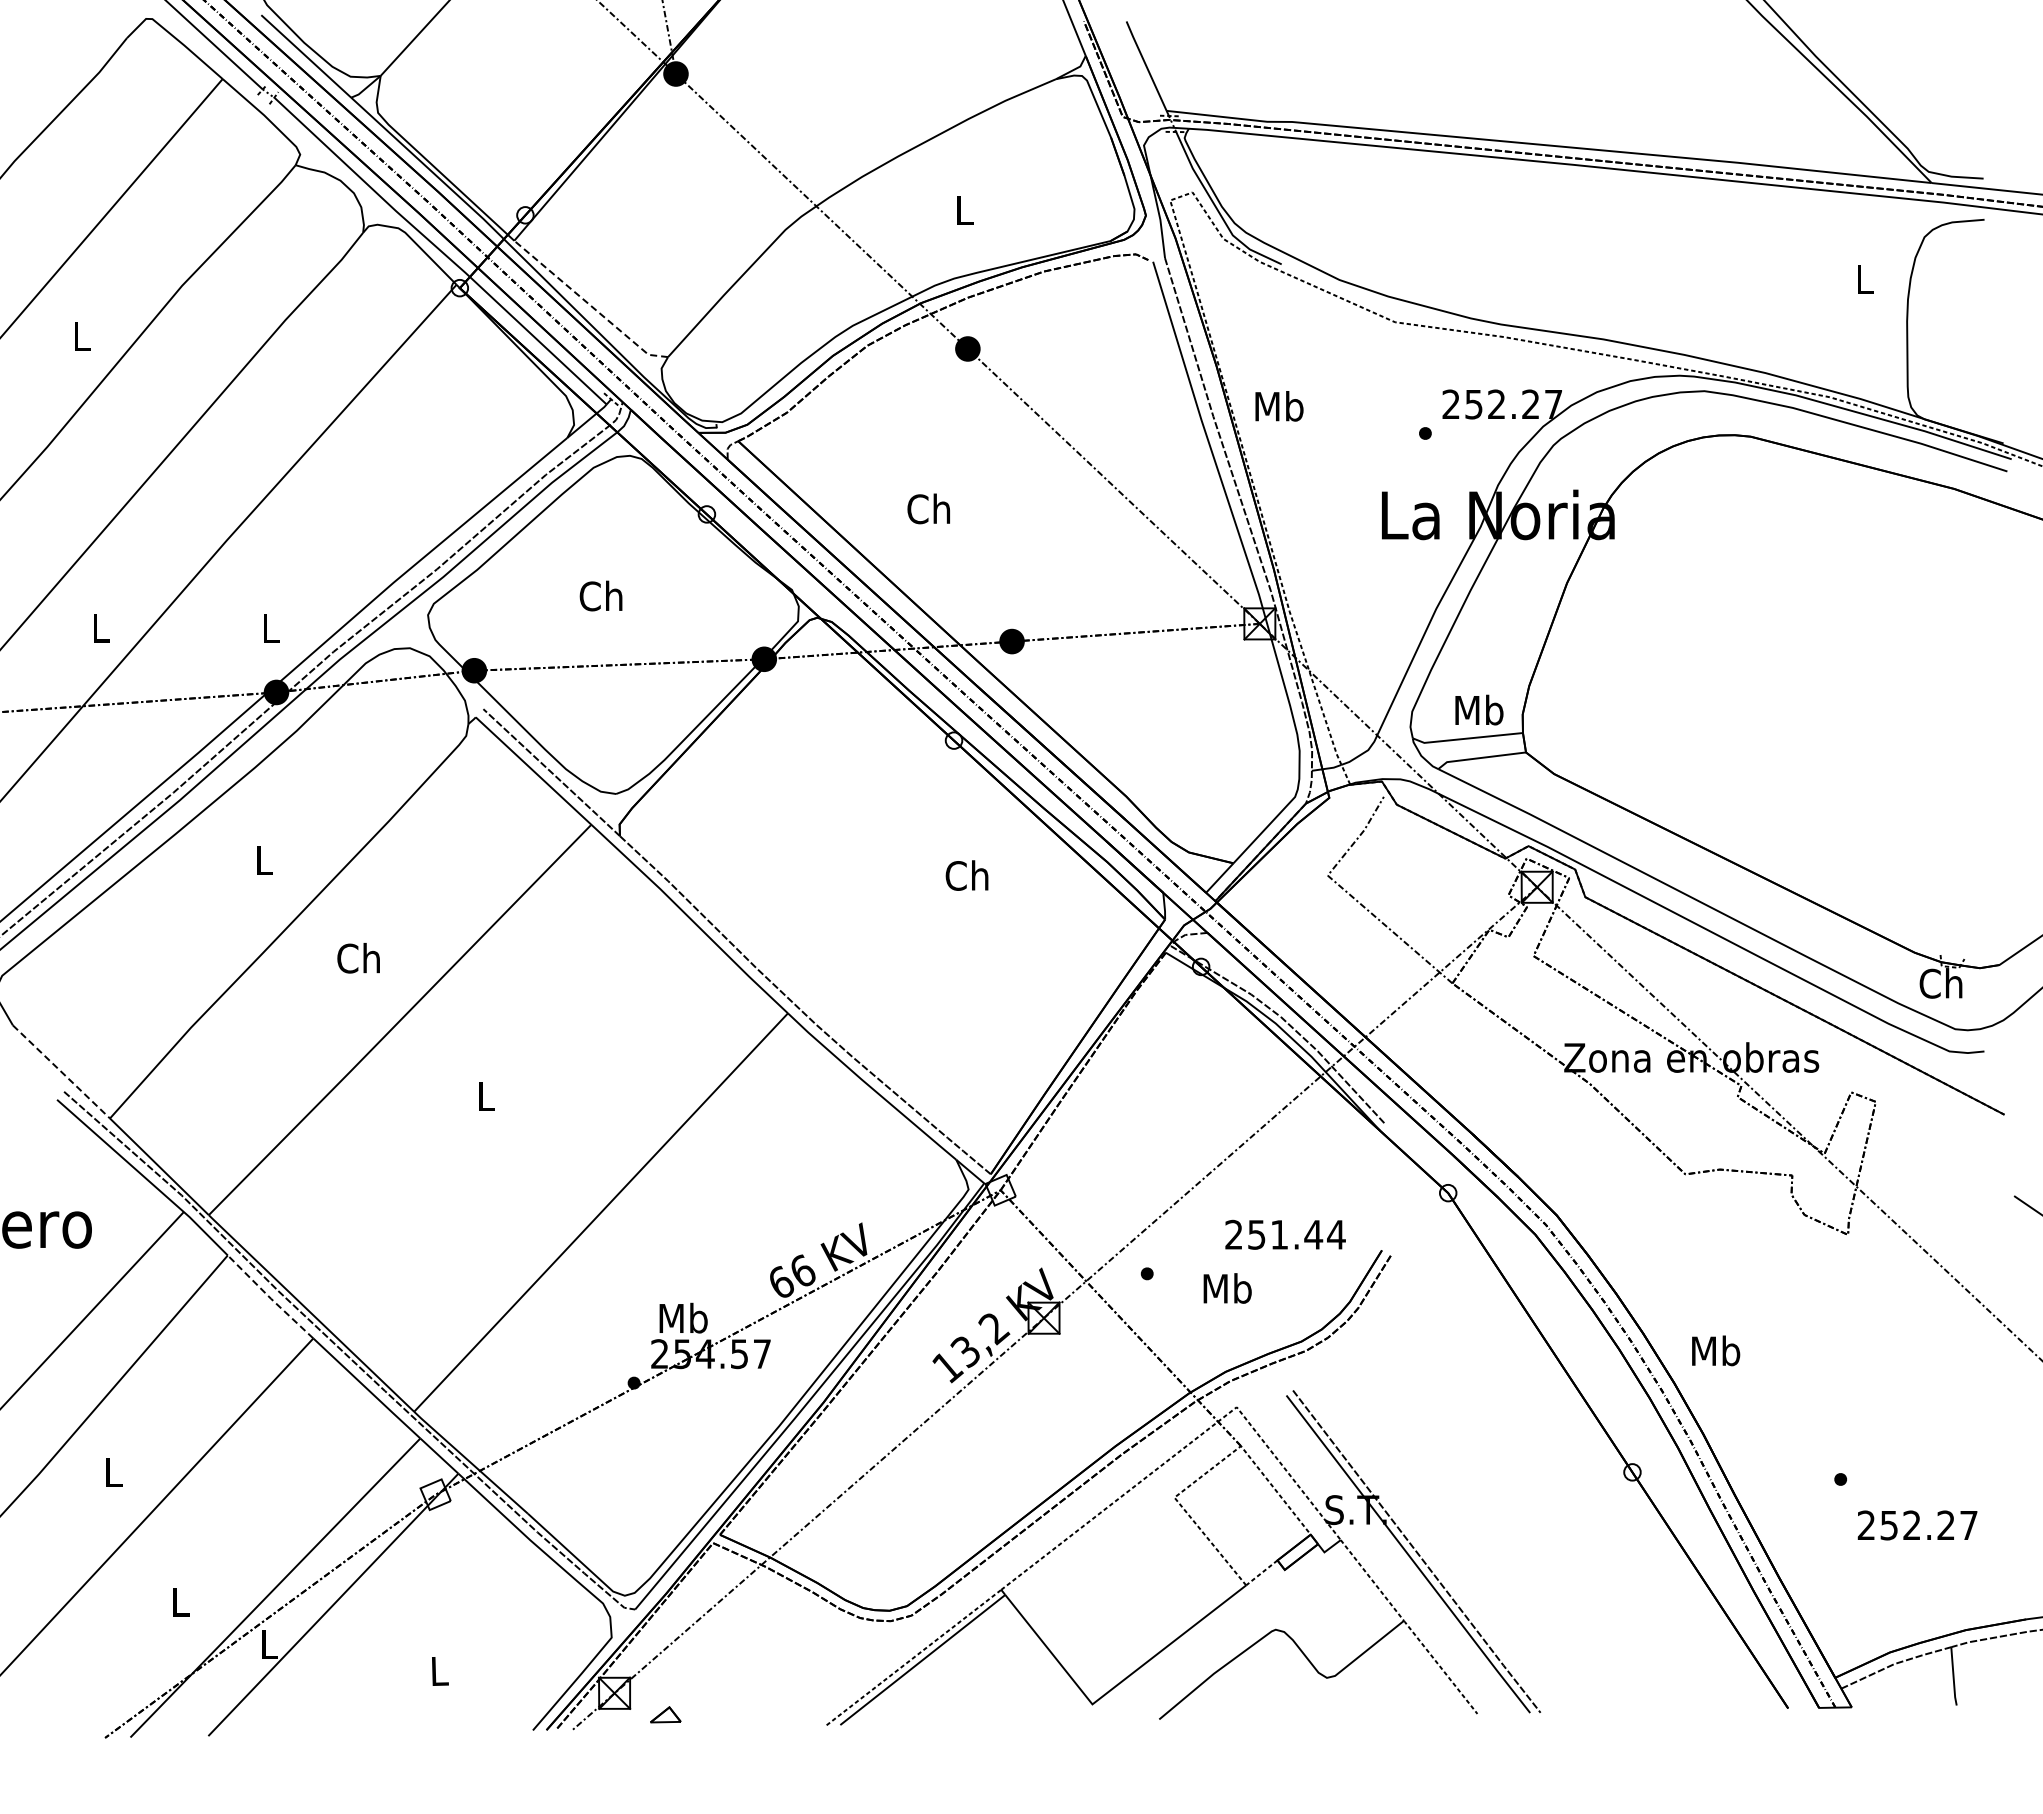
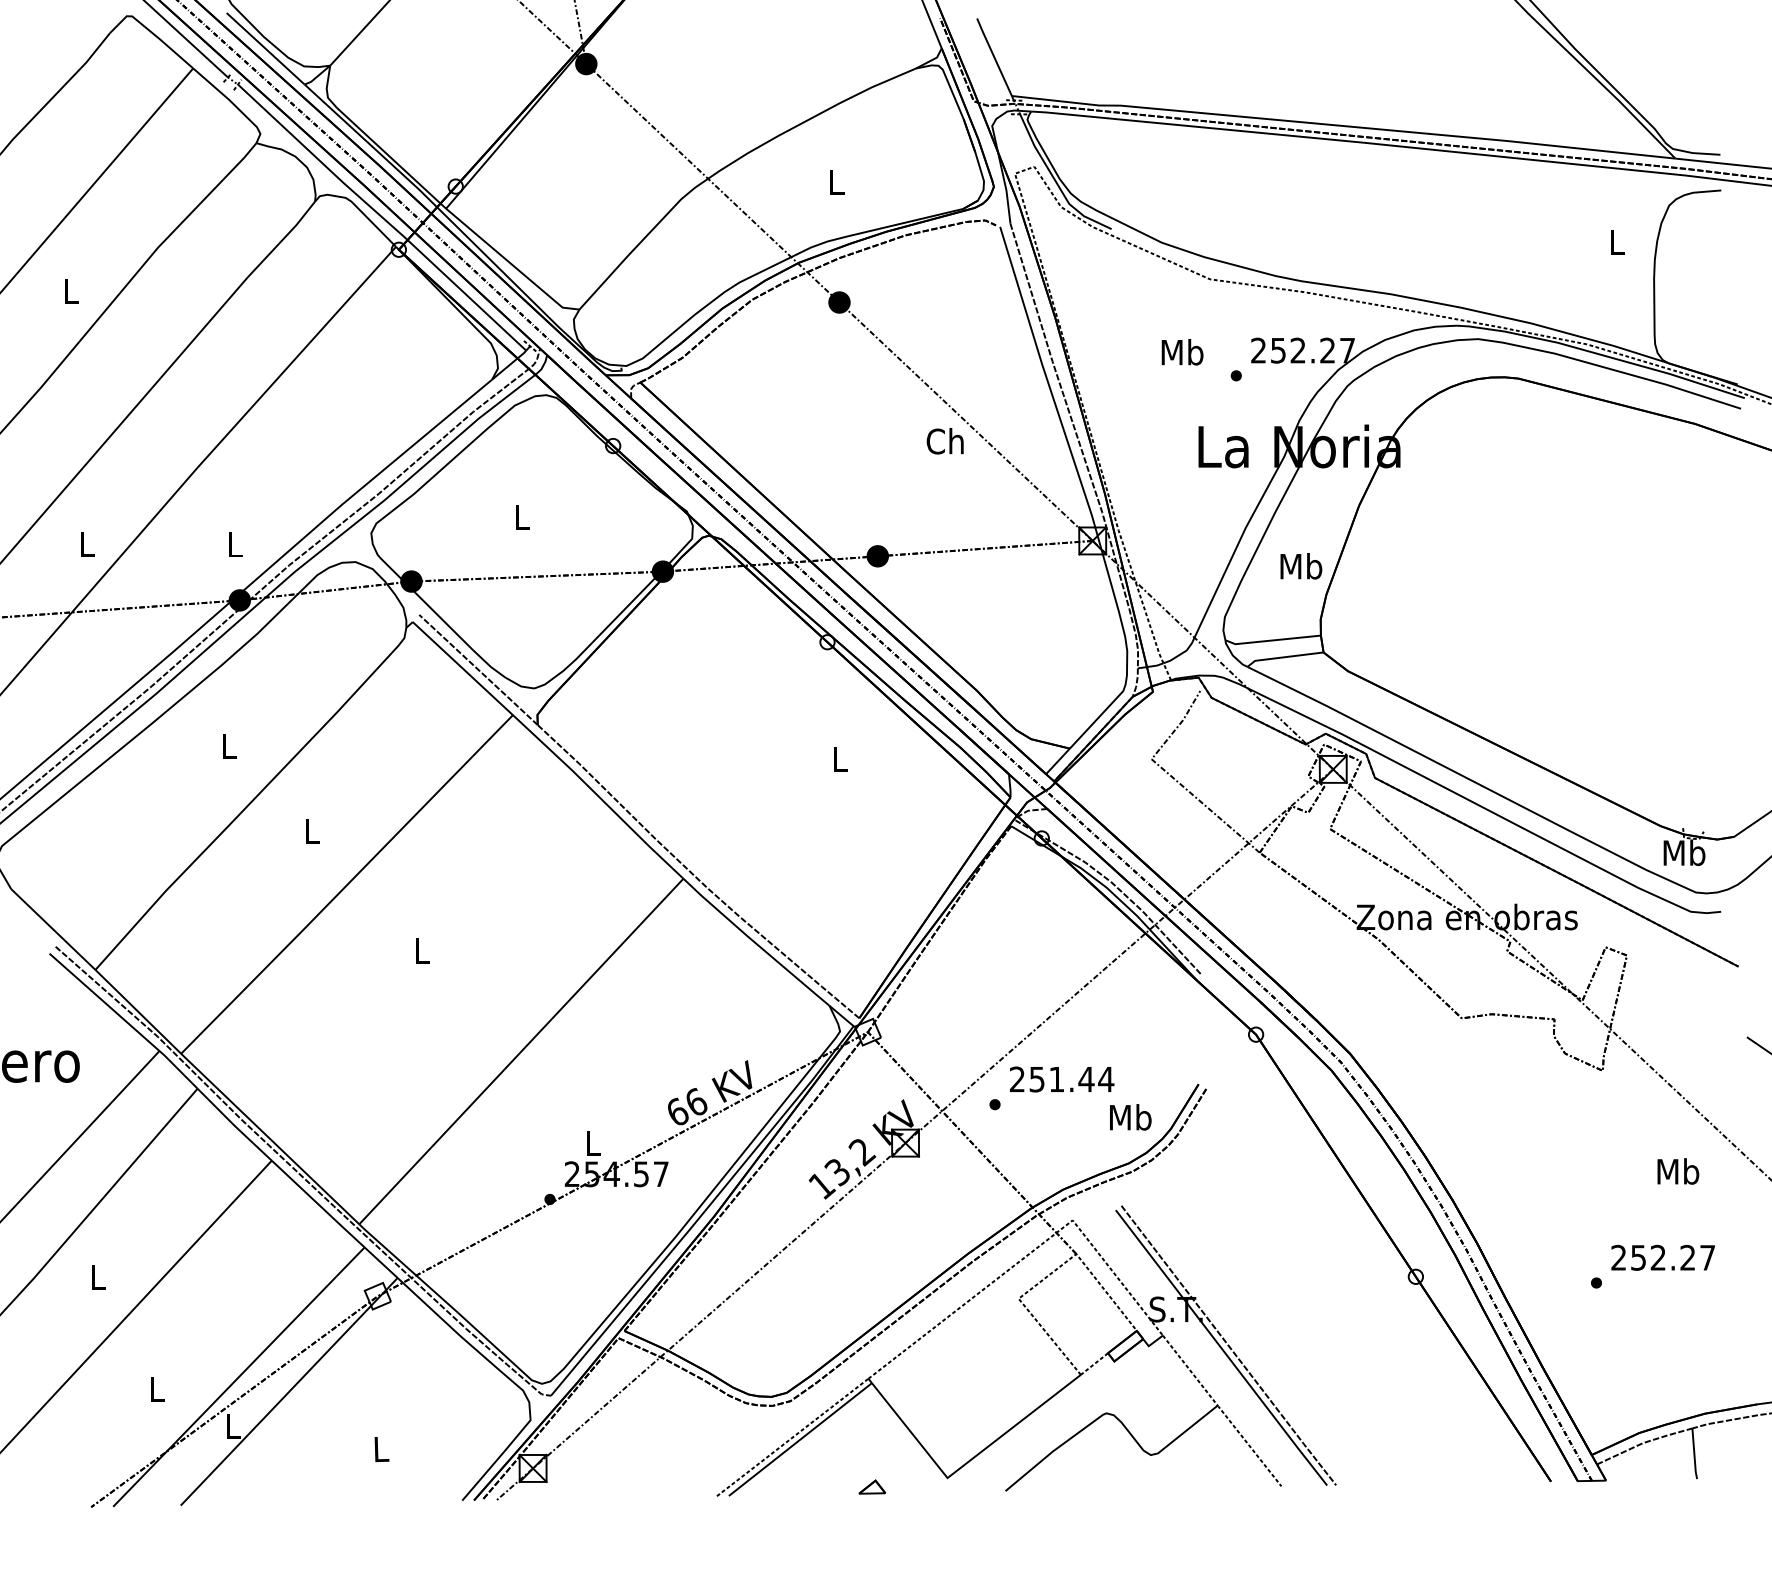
line: (589, 304) -> (511, 263), dashed -> solid
text: (1279, 406) -> (1182, 352), moved
text: (928, 508) -> (944, 440), moved
text: (600, 595) -> (520, 516), Ch -> L
text: (1479, 709) -> (1301, 565), moved
text: (966, 875) -> (838, 759), Ch -> L
text: (358, 958) -> (310, 831), Ch -> L
text: (1942, 983) -> (1684, 852), Ch -> Mb
line: (61, 1072) -> (53, 930), dashed -> solid
text: (1285, 1234) -> (1062, 1079), moved
text: (1227, 1288) -> (1130, 1117), moved
line: (270, 1298) -> (234, 1126), dashed -> solid
text: (683, 1317) -> (592, 1142), Mb -> L
text: (1716, 1350) -> (1678, 1171), moved
text: (1917, 1525) -> (1663, 1257), moved
part: (665, 1714) -> (872, 1486), moved

